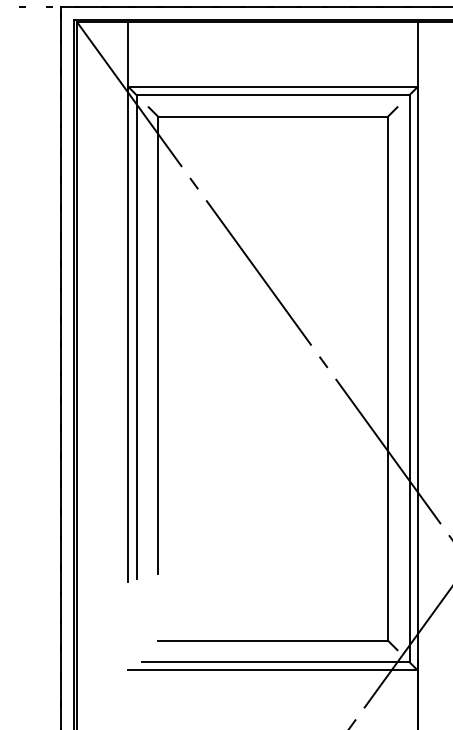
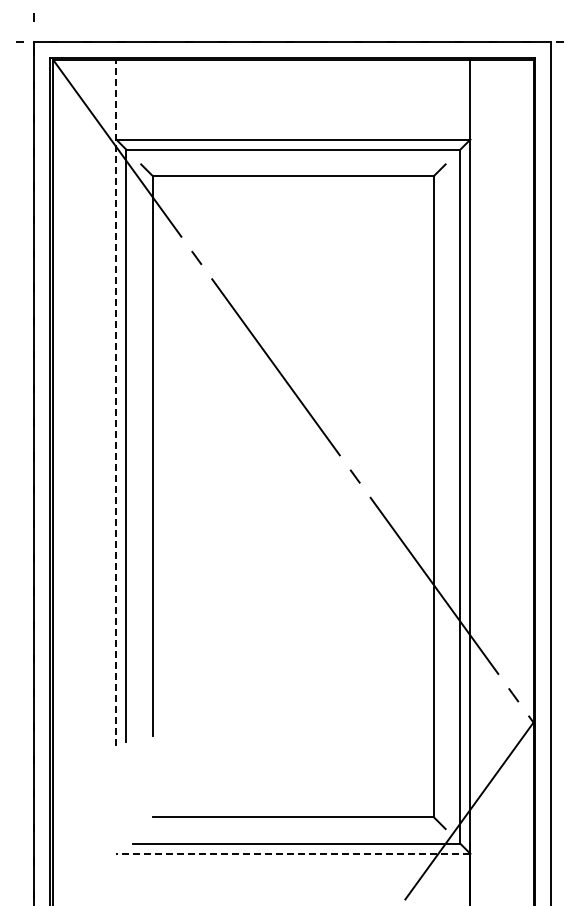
line: (128, 301) -> (116, 402), solid -> dashed
line: (272, 670) -> (292, 853), solid -> dashed

